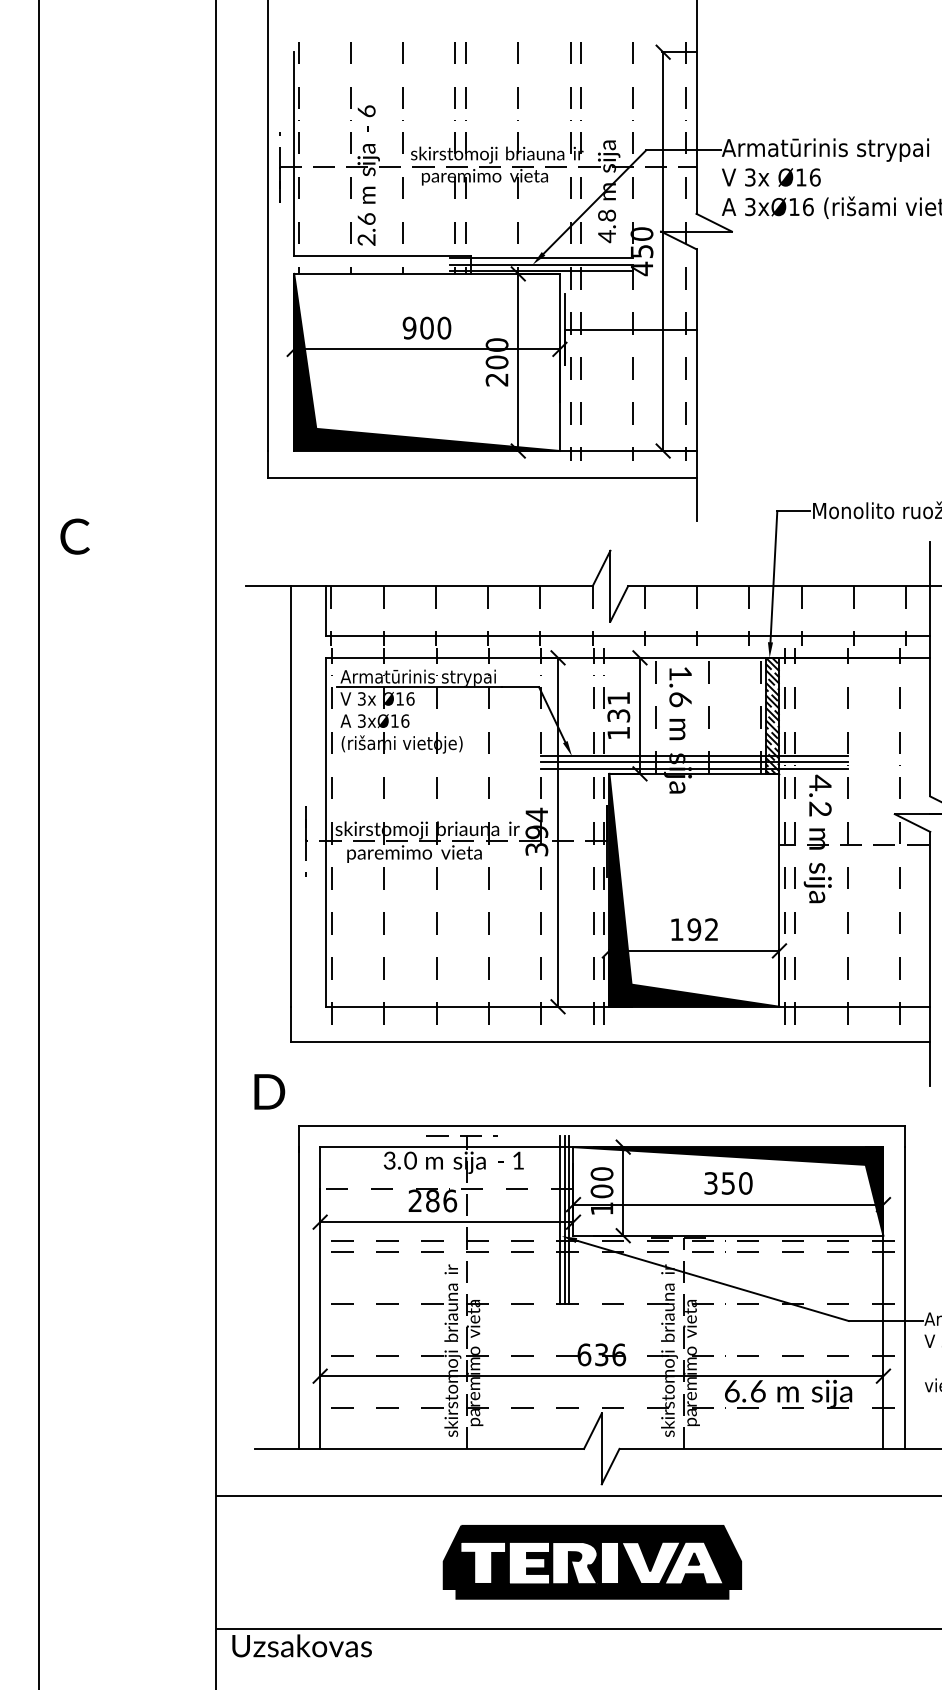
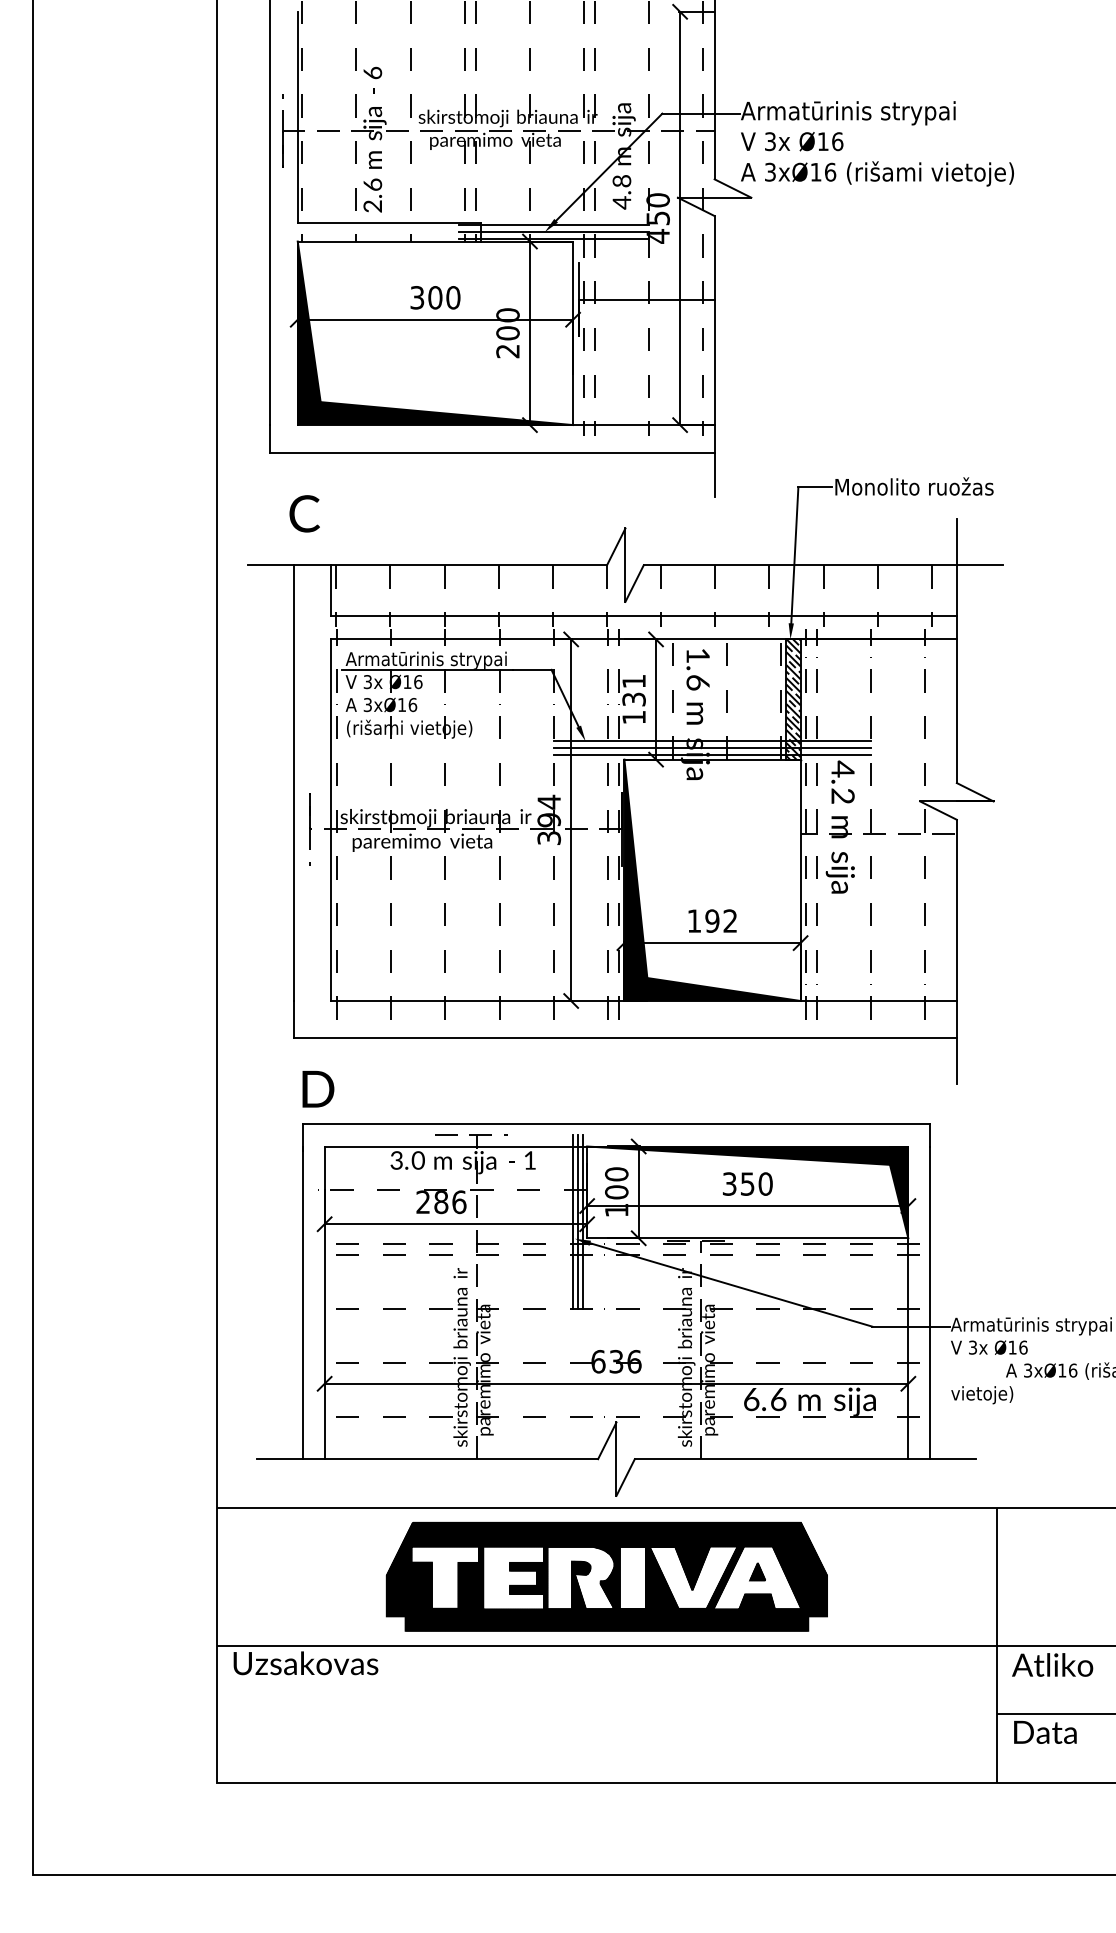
text: (409, 327) -> (417, 297), 900 -> 300
text: (74, 536) -> (304, 513), moved
text: (269, 1092) -> (318, 1089), moved
part: (592, 1562) -> (606, 1576), size x1.43

